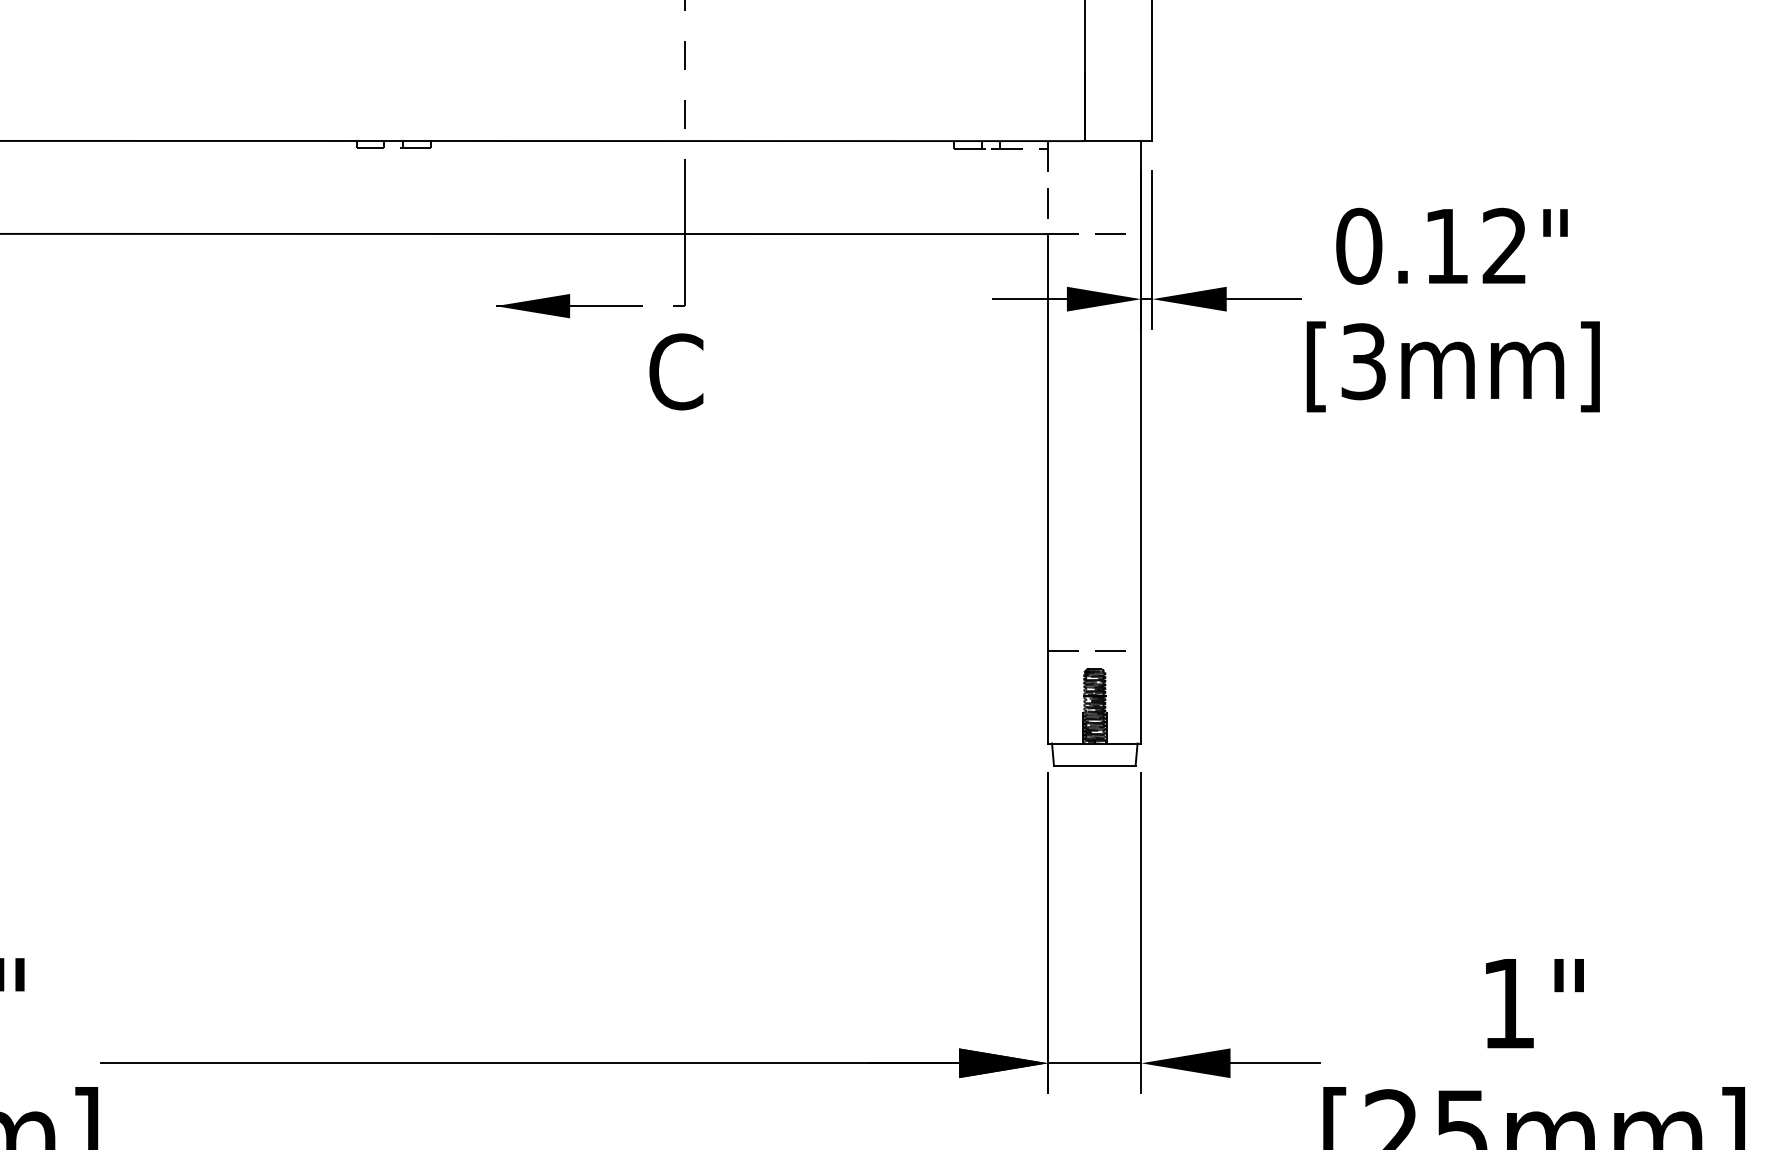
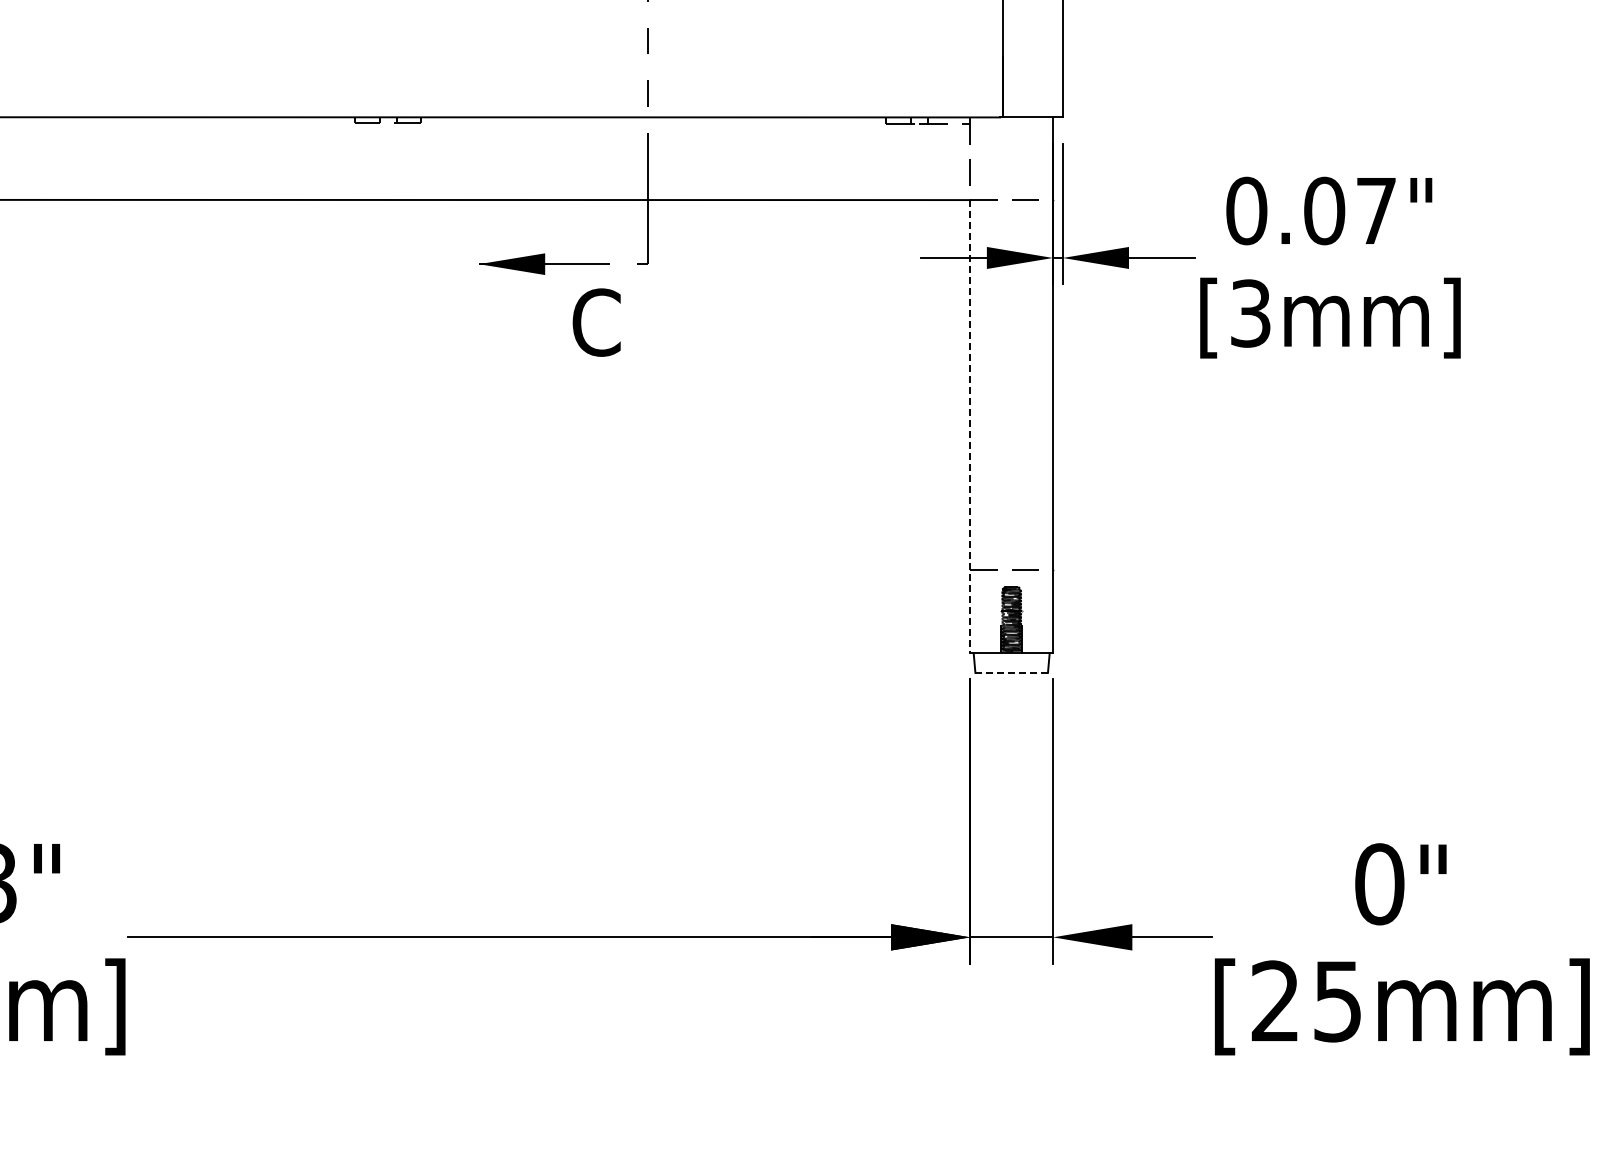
text: (1474, 245) -> (1349, 210), 0.12" -> 0.07"
text: (676, 371) -> (596, 322), moved
line: (1048, 489) -> (970, 427), solid -> dashed
line: (1094, 765) -> (1011, 672), solid -> dashed
text: (1508, 1003) -> (1379, 884), 1" -> 0"

